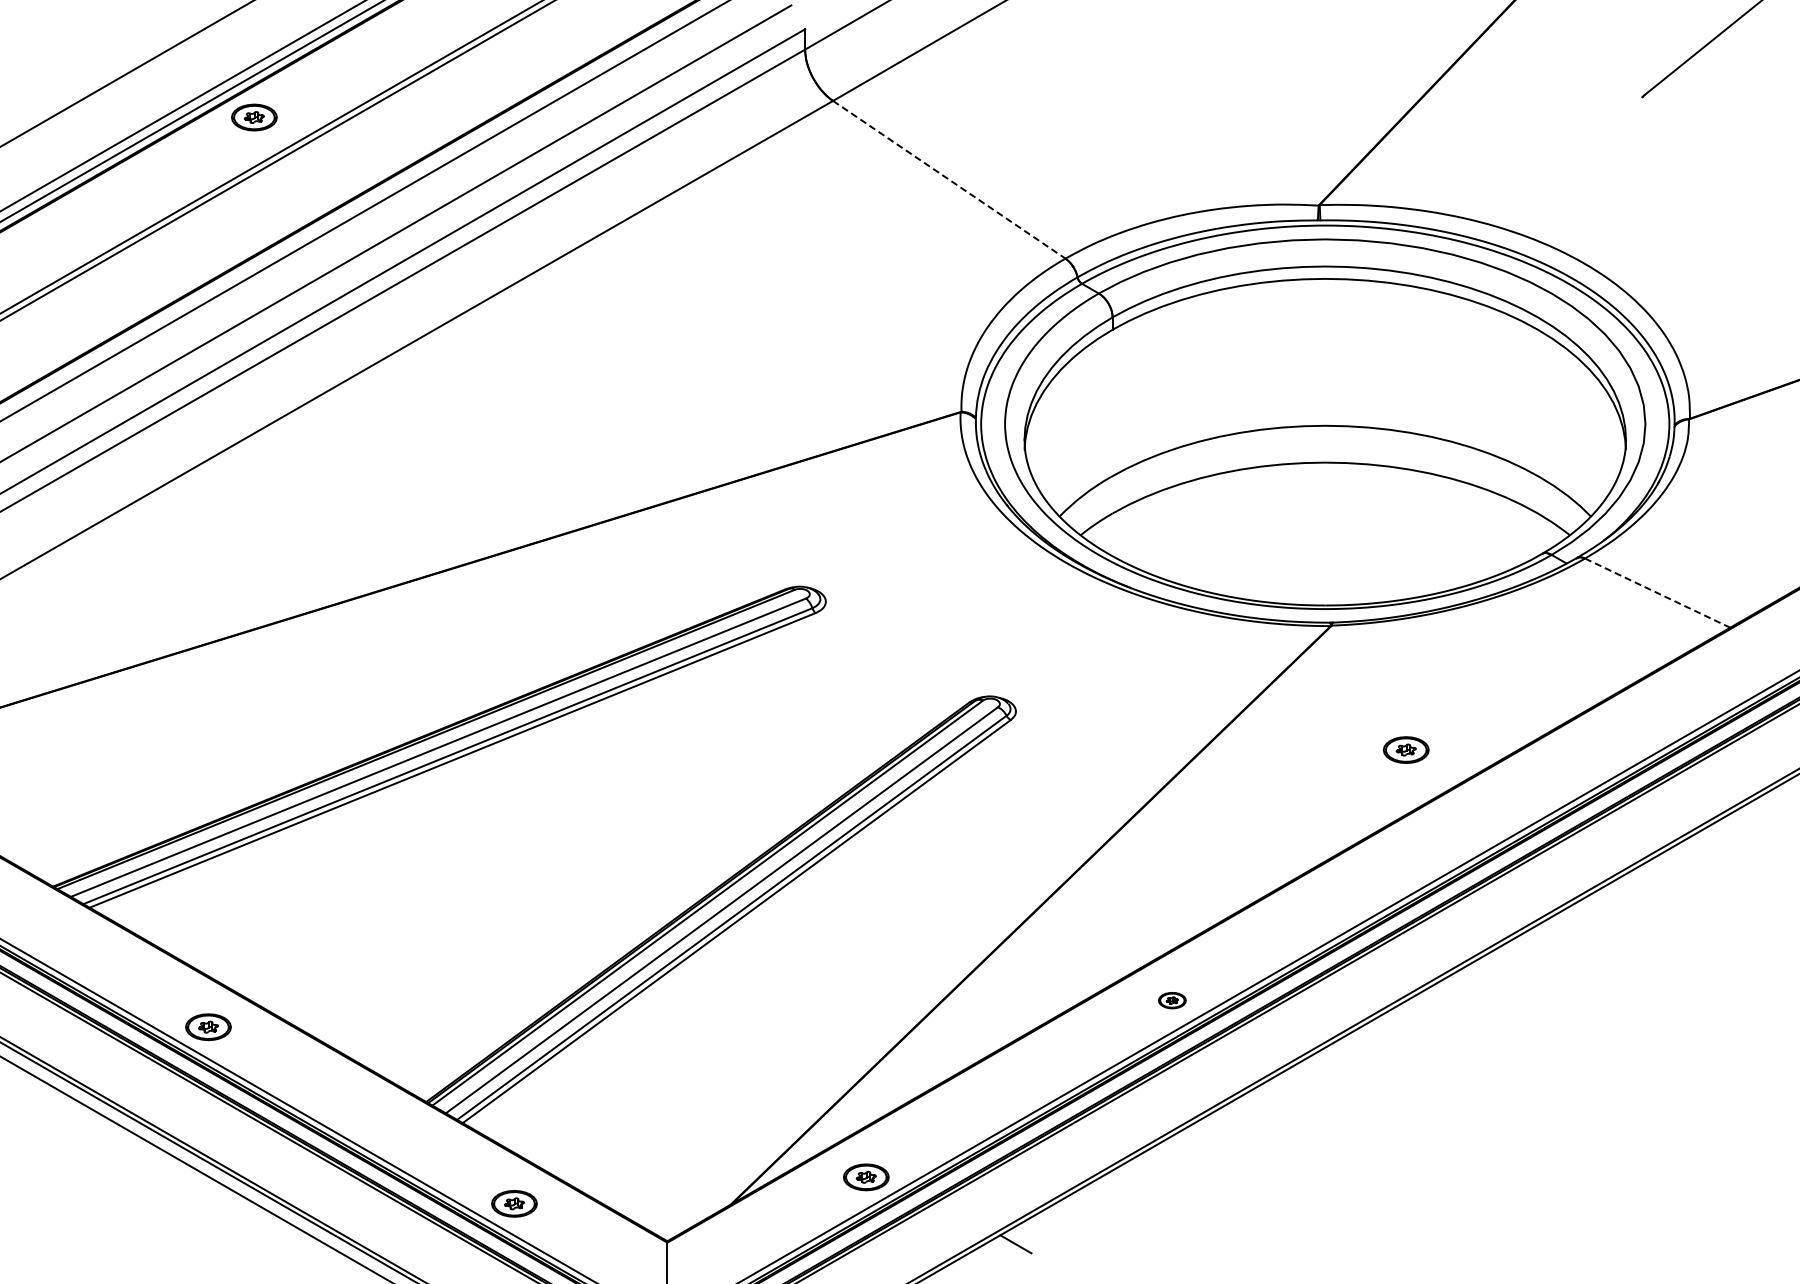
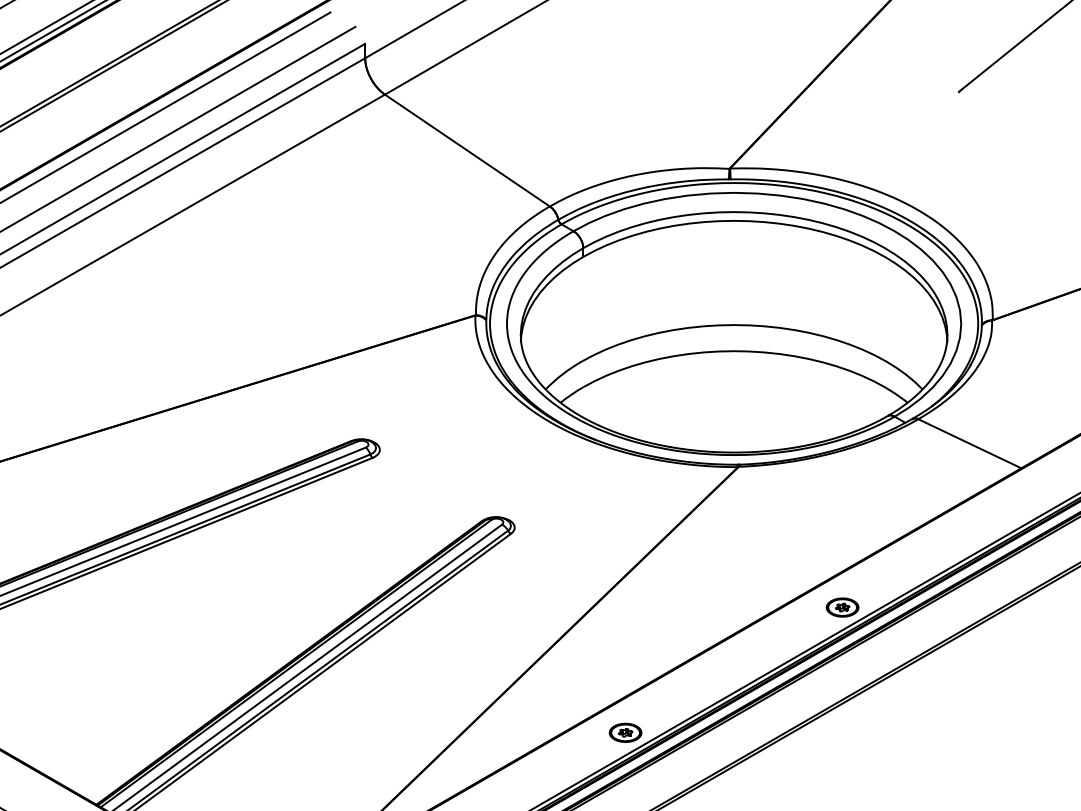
line: (949, 180) -> (467, 151), dashed -> solid
line: (1658, 593) -> (970, 444), dashed -> solid
part: (1406, 749) -> (842, 607), moved
part: (1172, 1000) -> (625, 732), size x1.67

